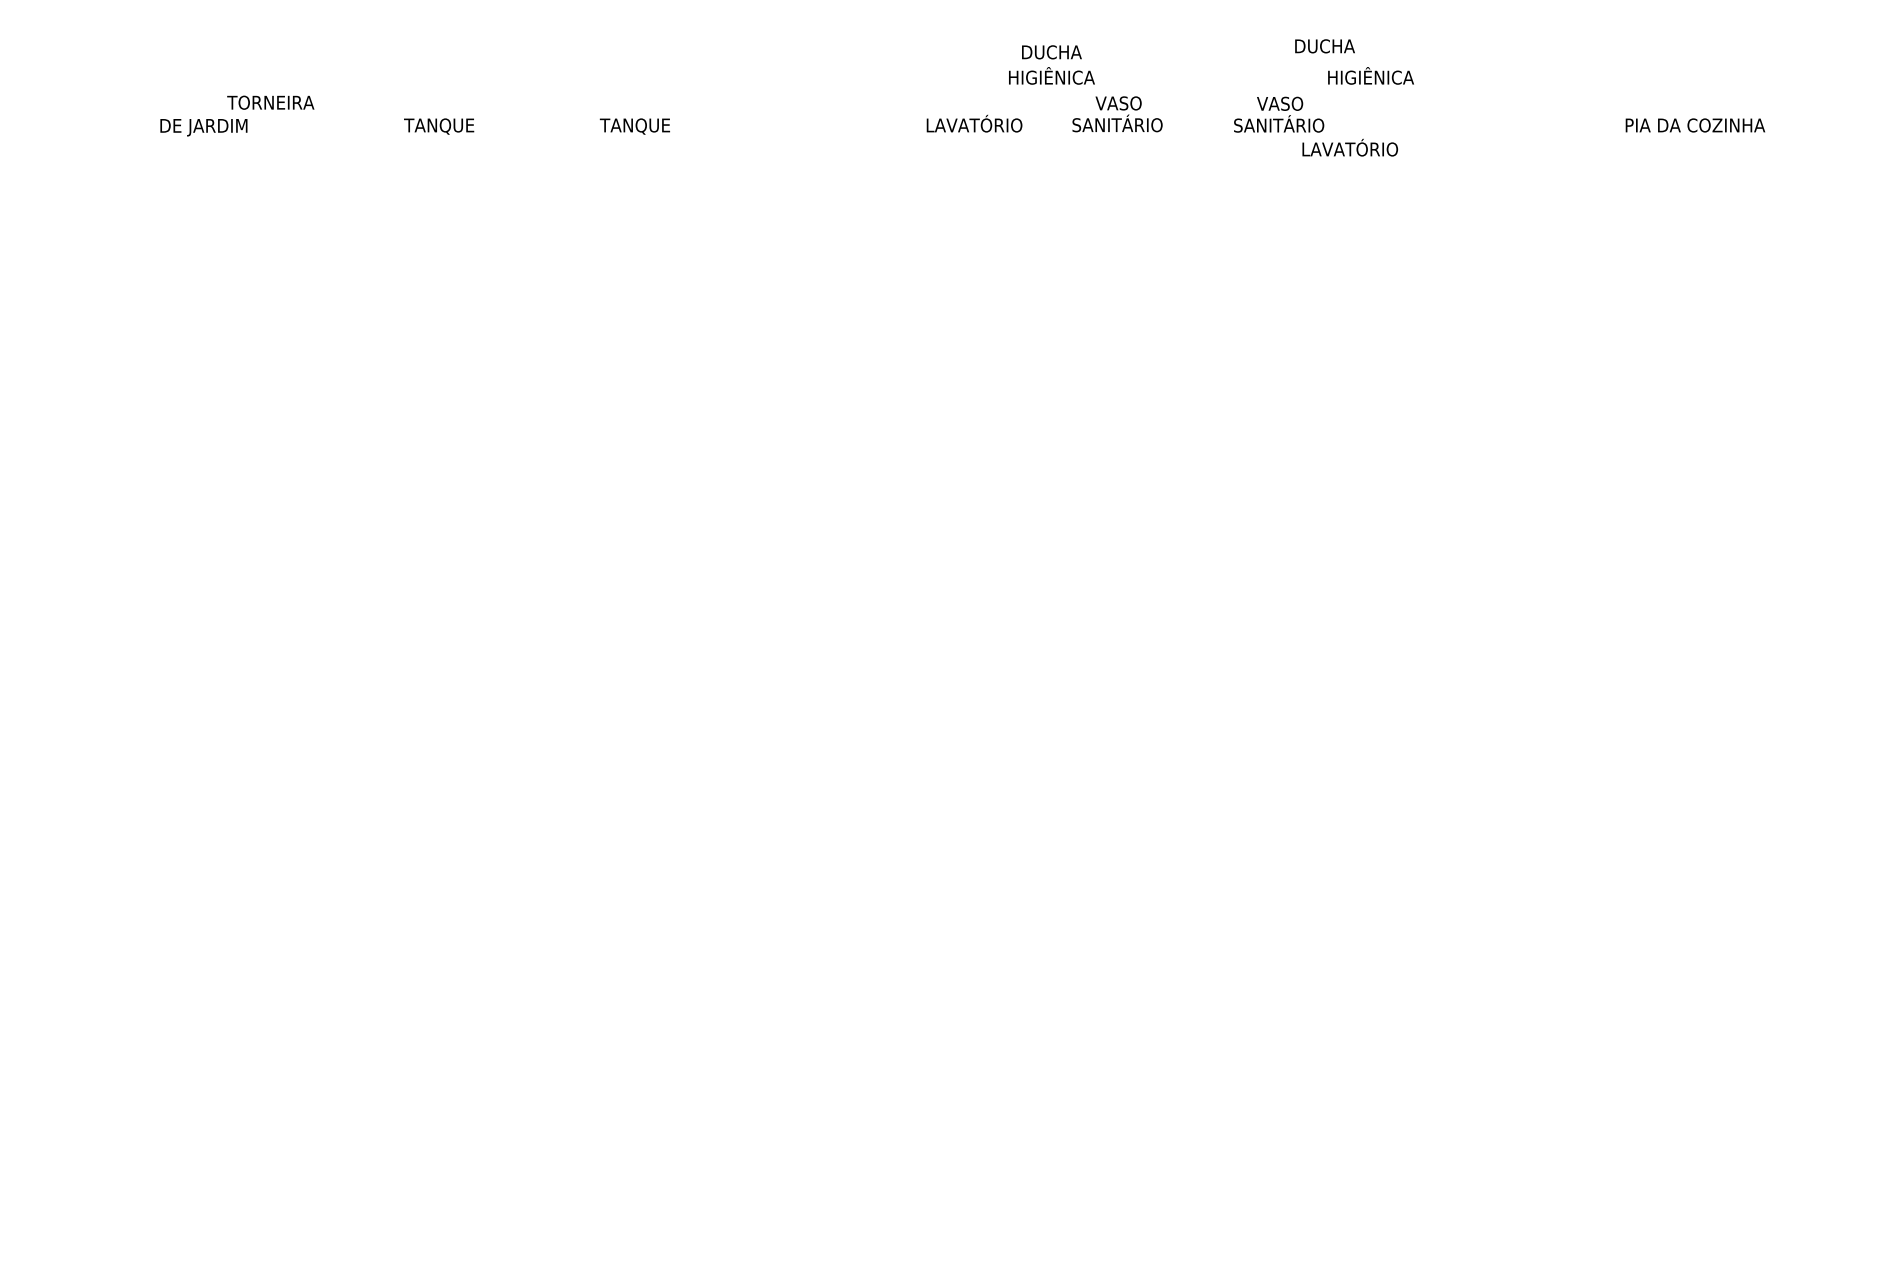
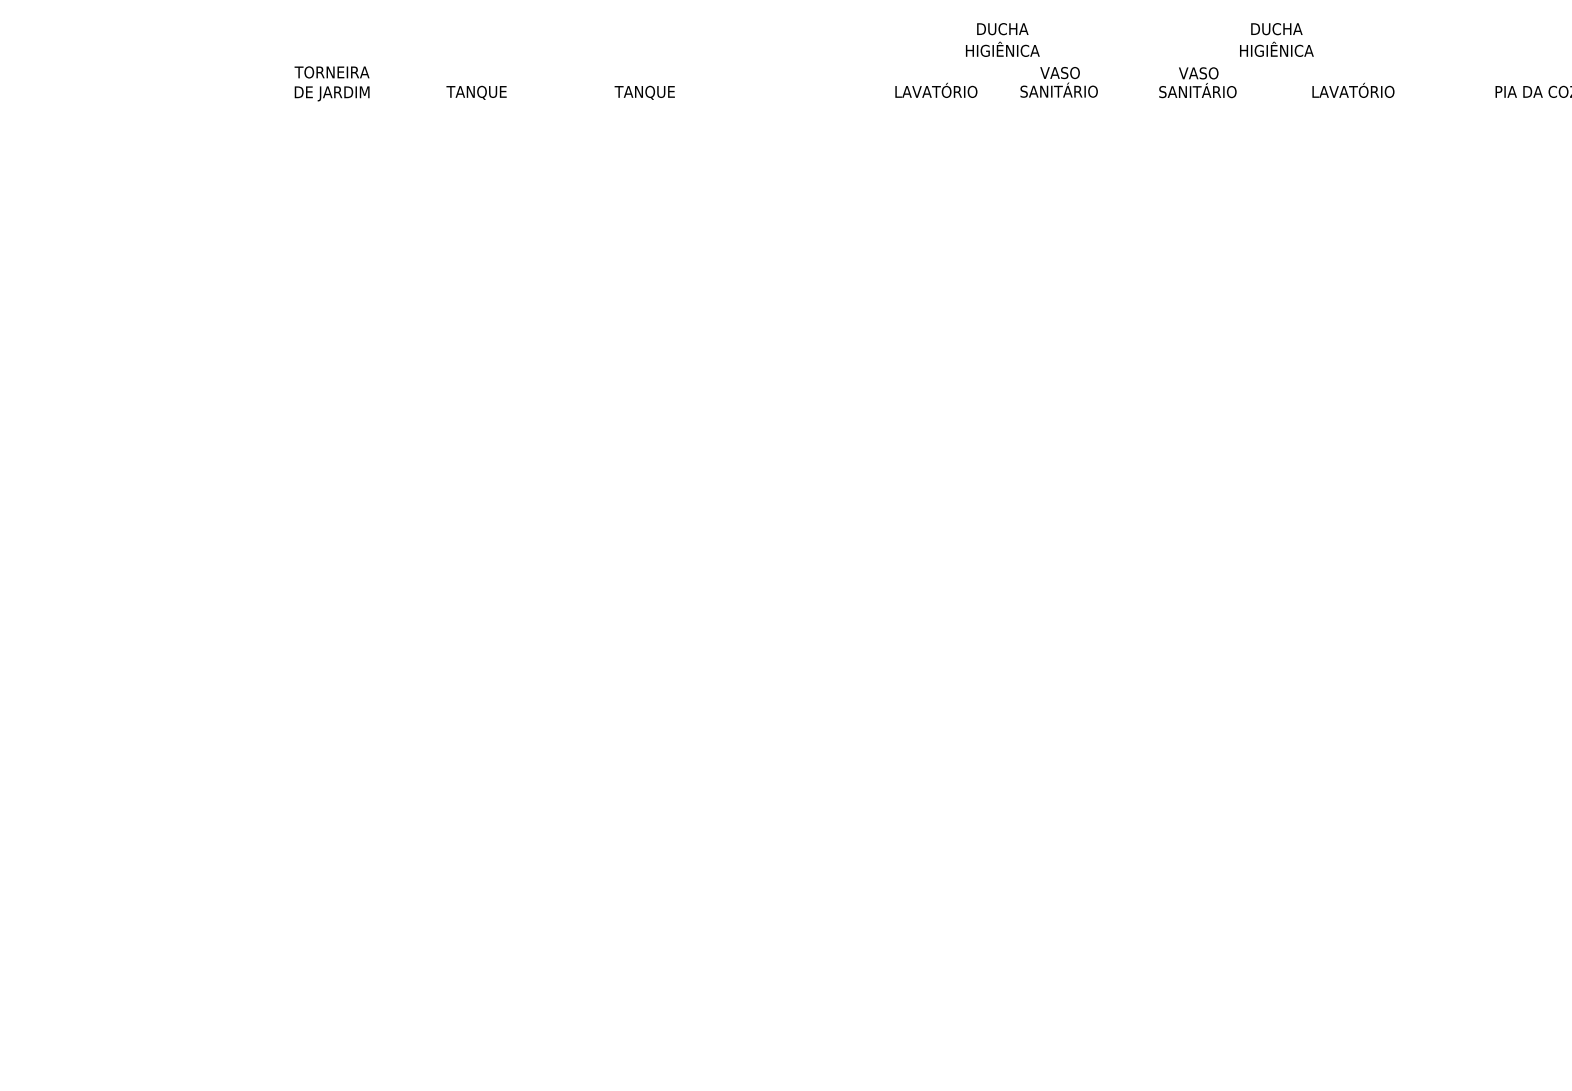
text: (1324, 46) -> (1276, 29), moved
text: (203, 127) -> (331, 93), moved
text: (1349, 147) -> (1352, 90), moved

